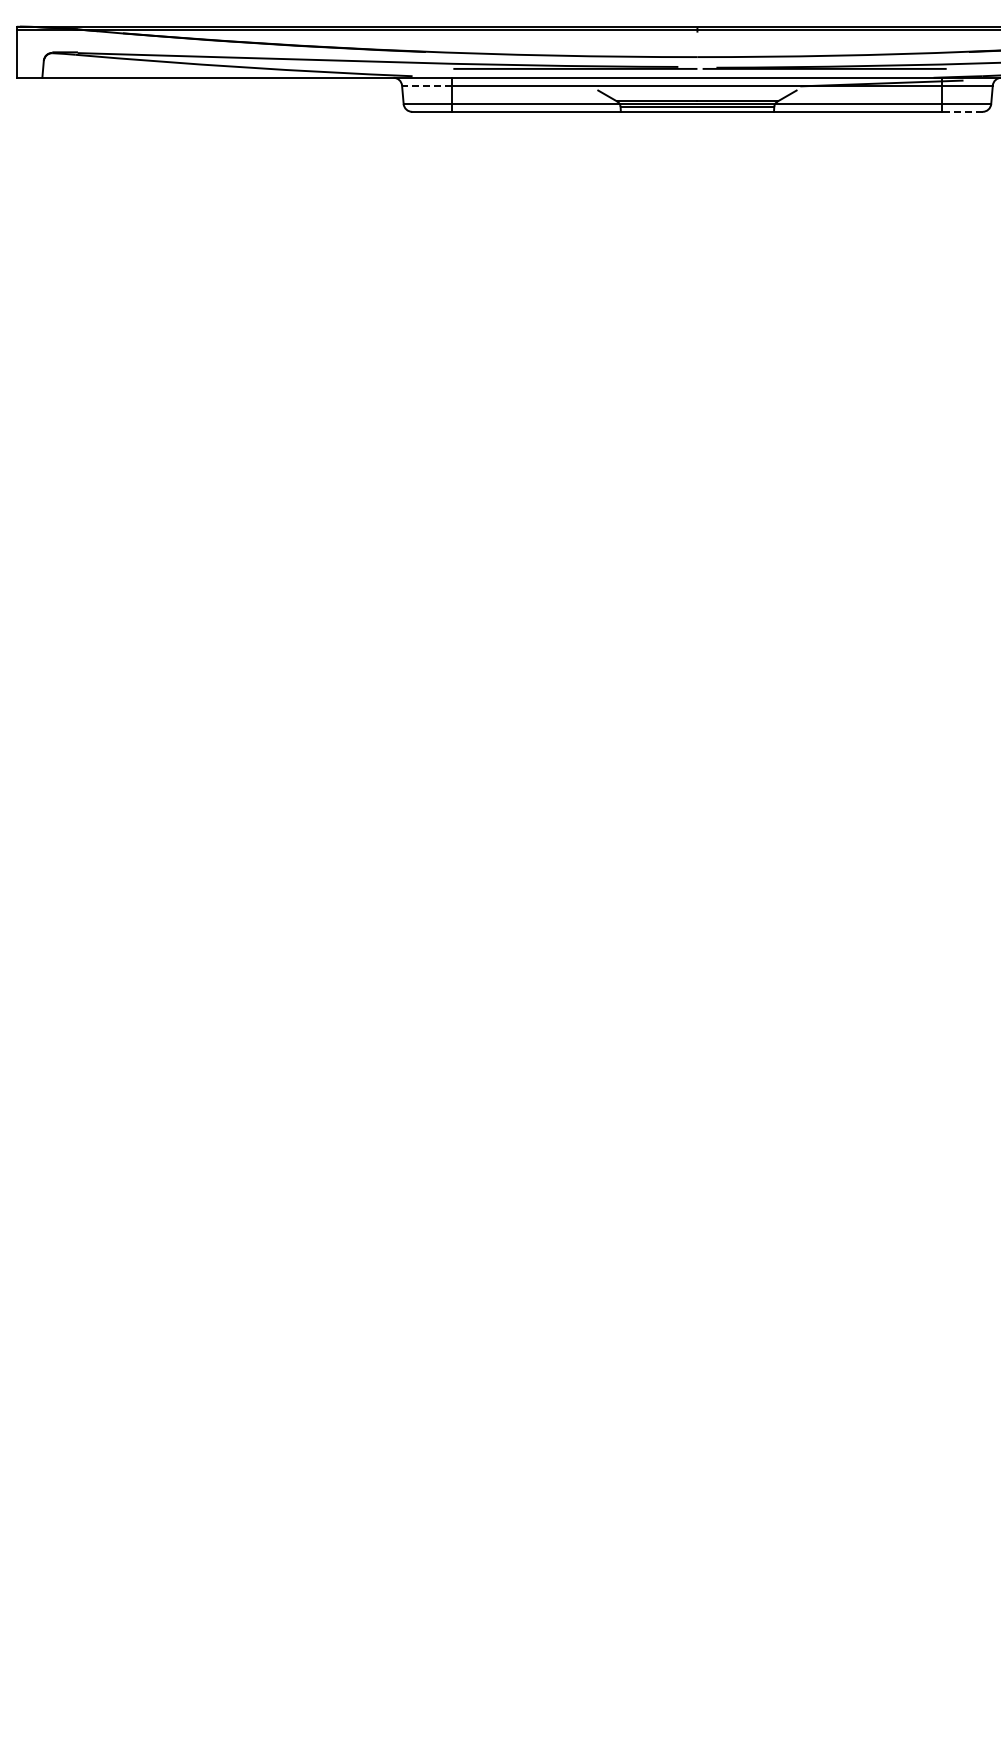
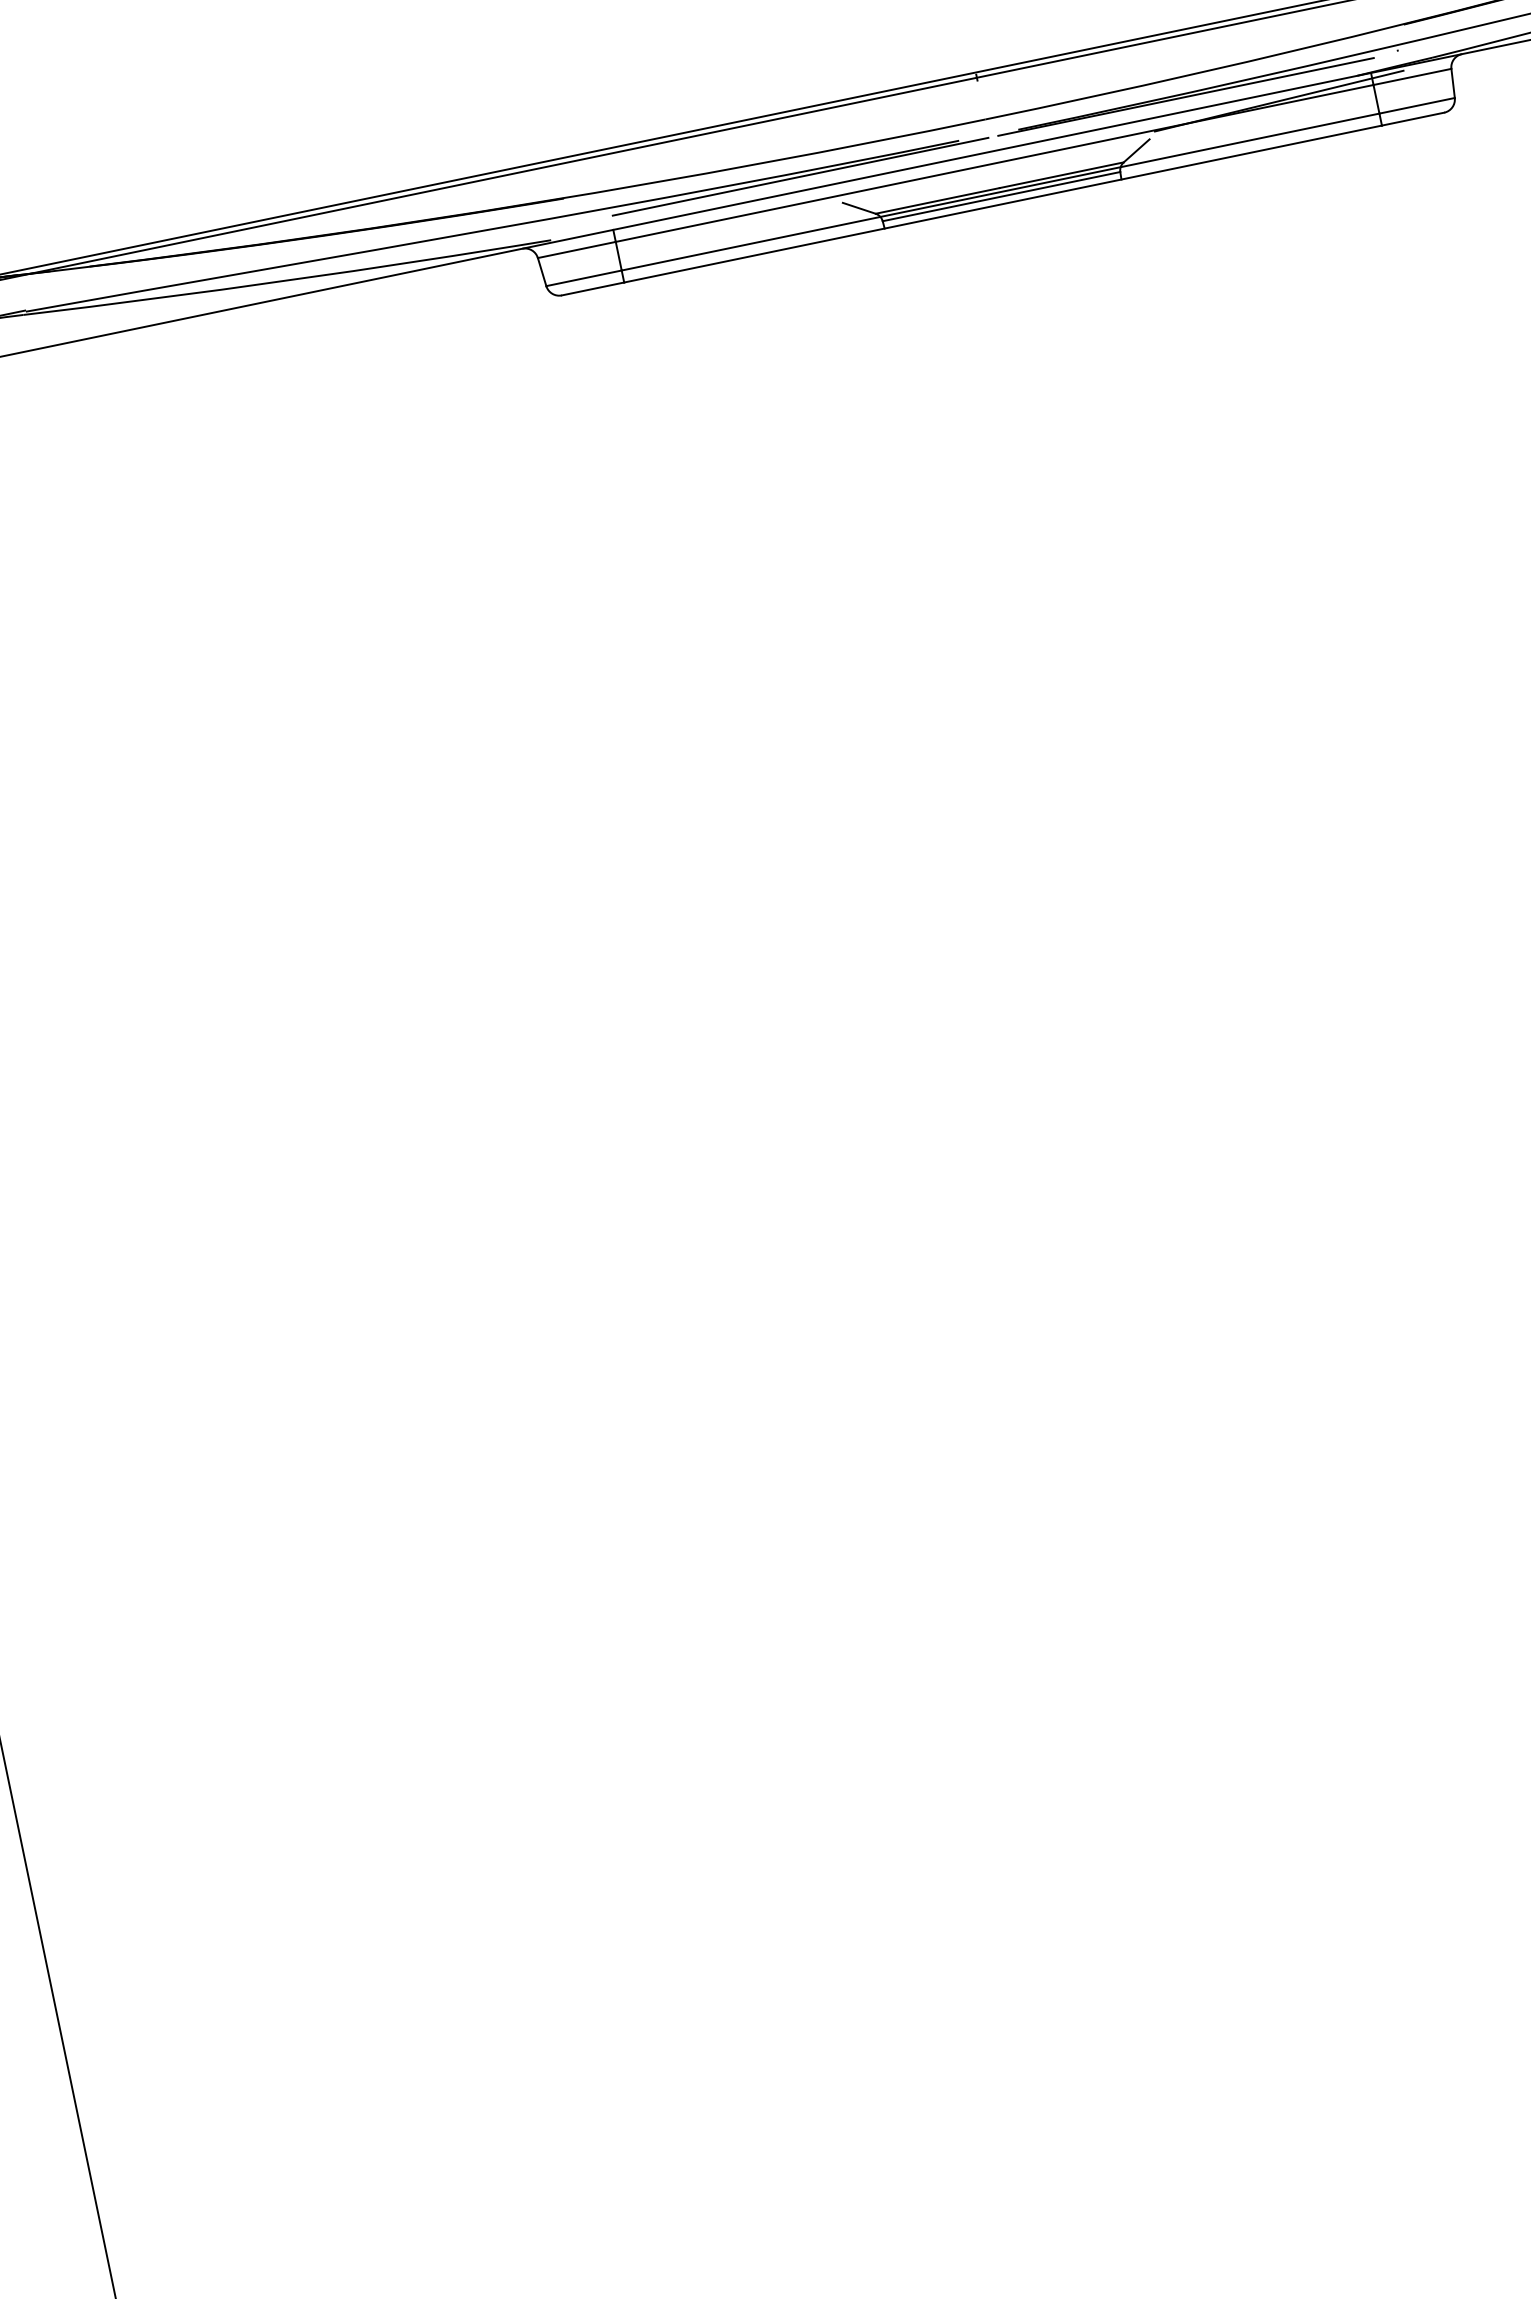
line: (426, 85) -> (575, 250), dashed -> solid
line: (962, 111) -> (1412, 118), dashed -> solid

